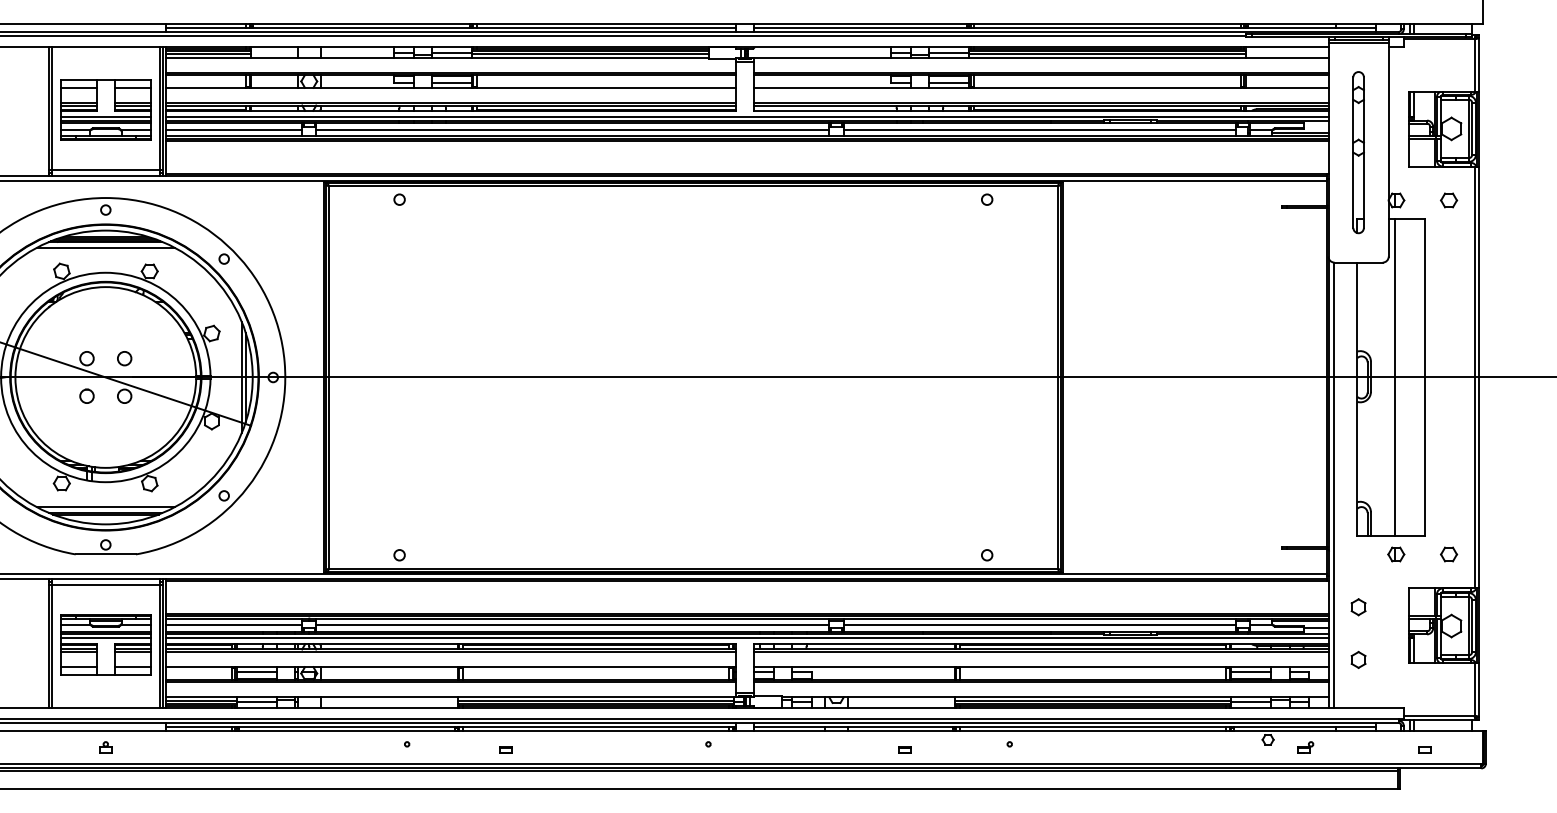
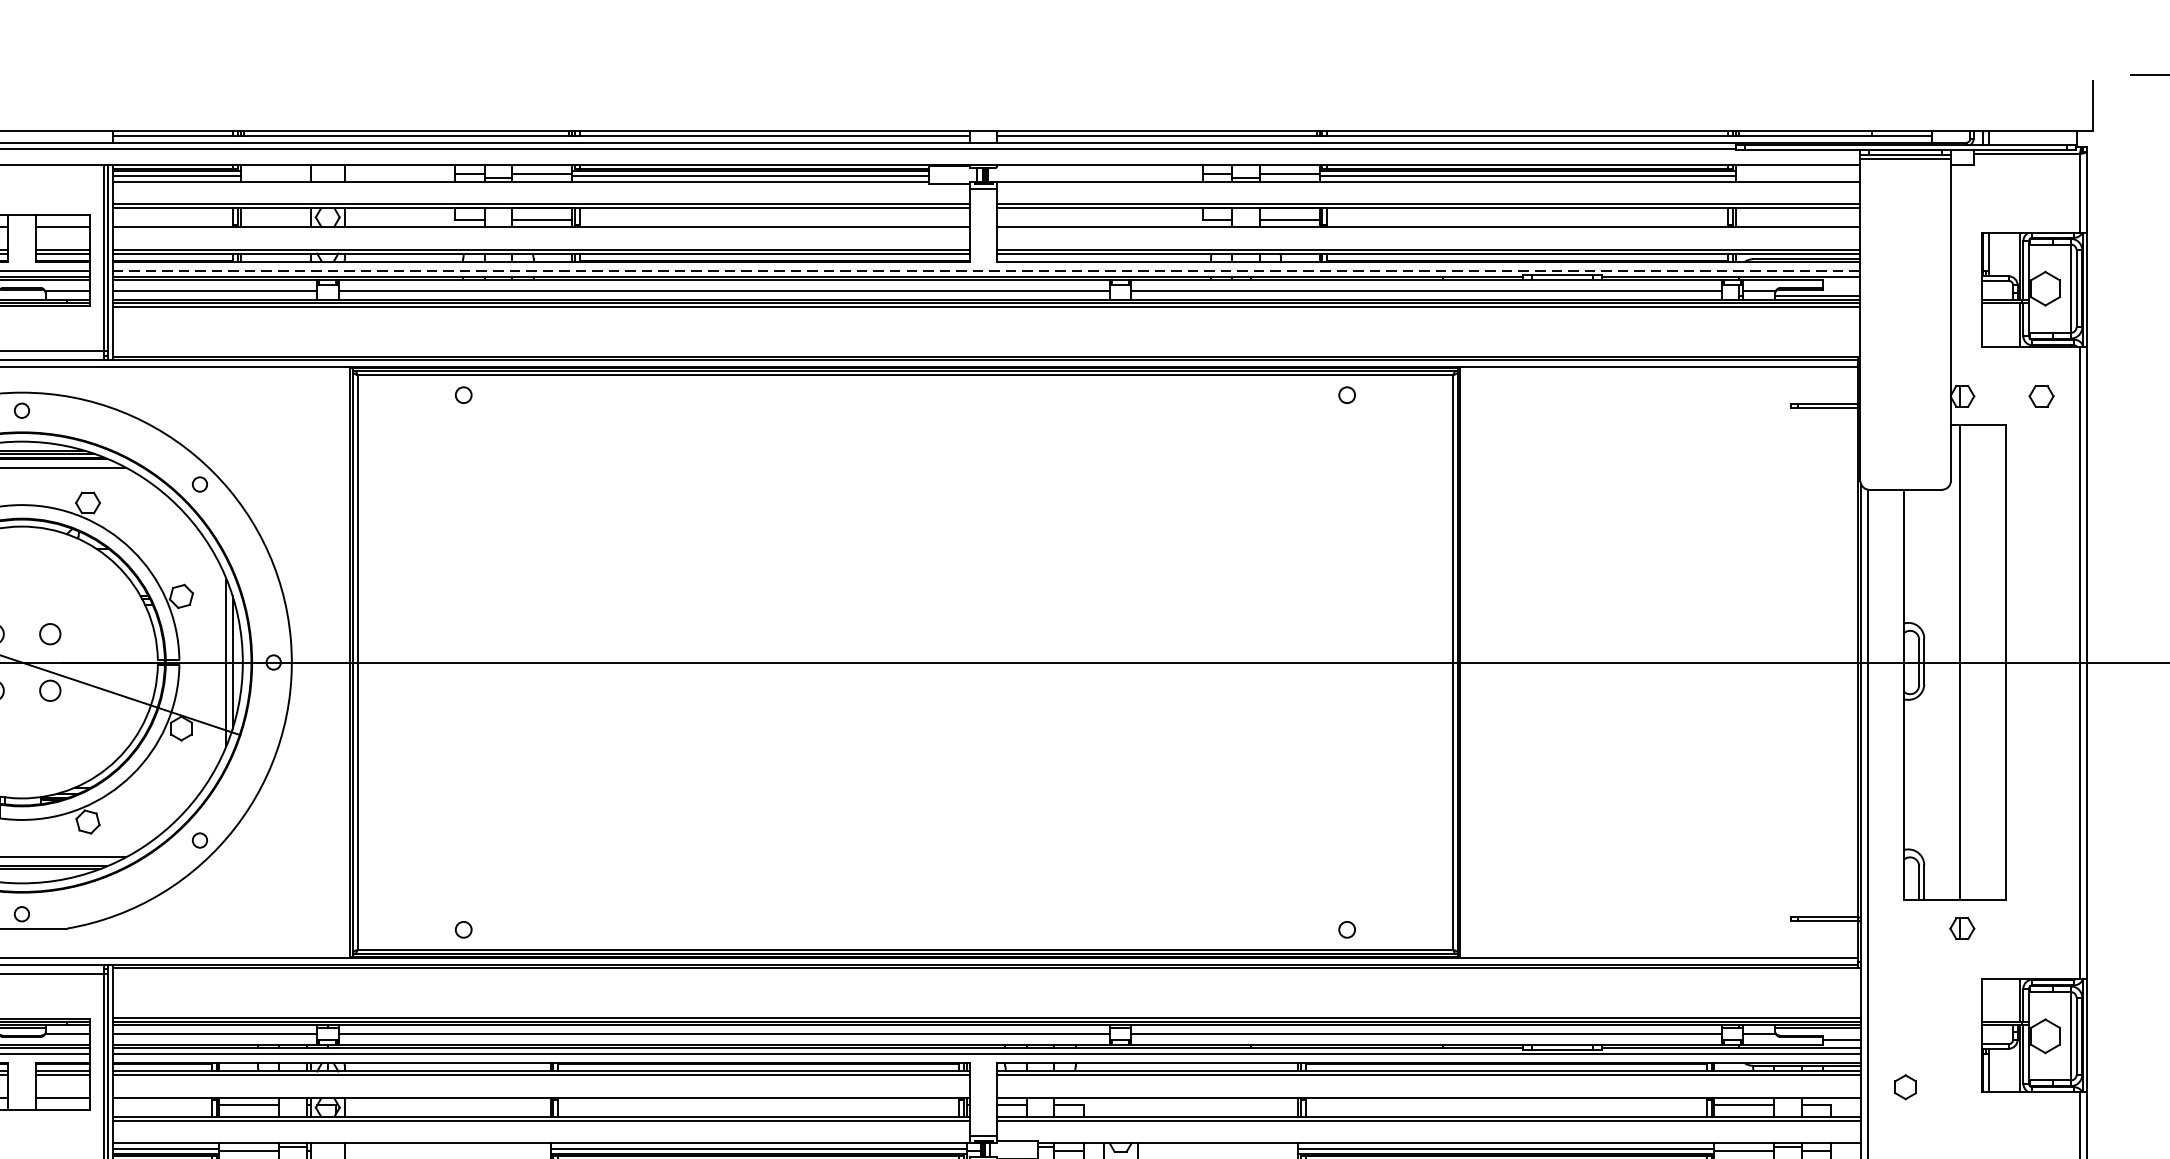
line: (747, 116) -> (986, 270), solid -> dashed
part: (1358, 152) -> (1905, 324), removed
part: (1449, 554) -> (2042, 928), removed
part: (1358, 607) -> (1905, 1008), removed

